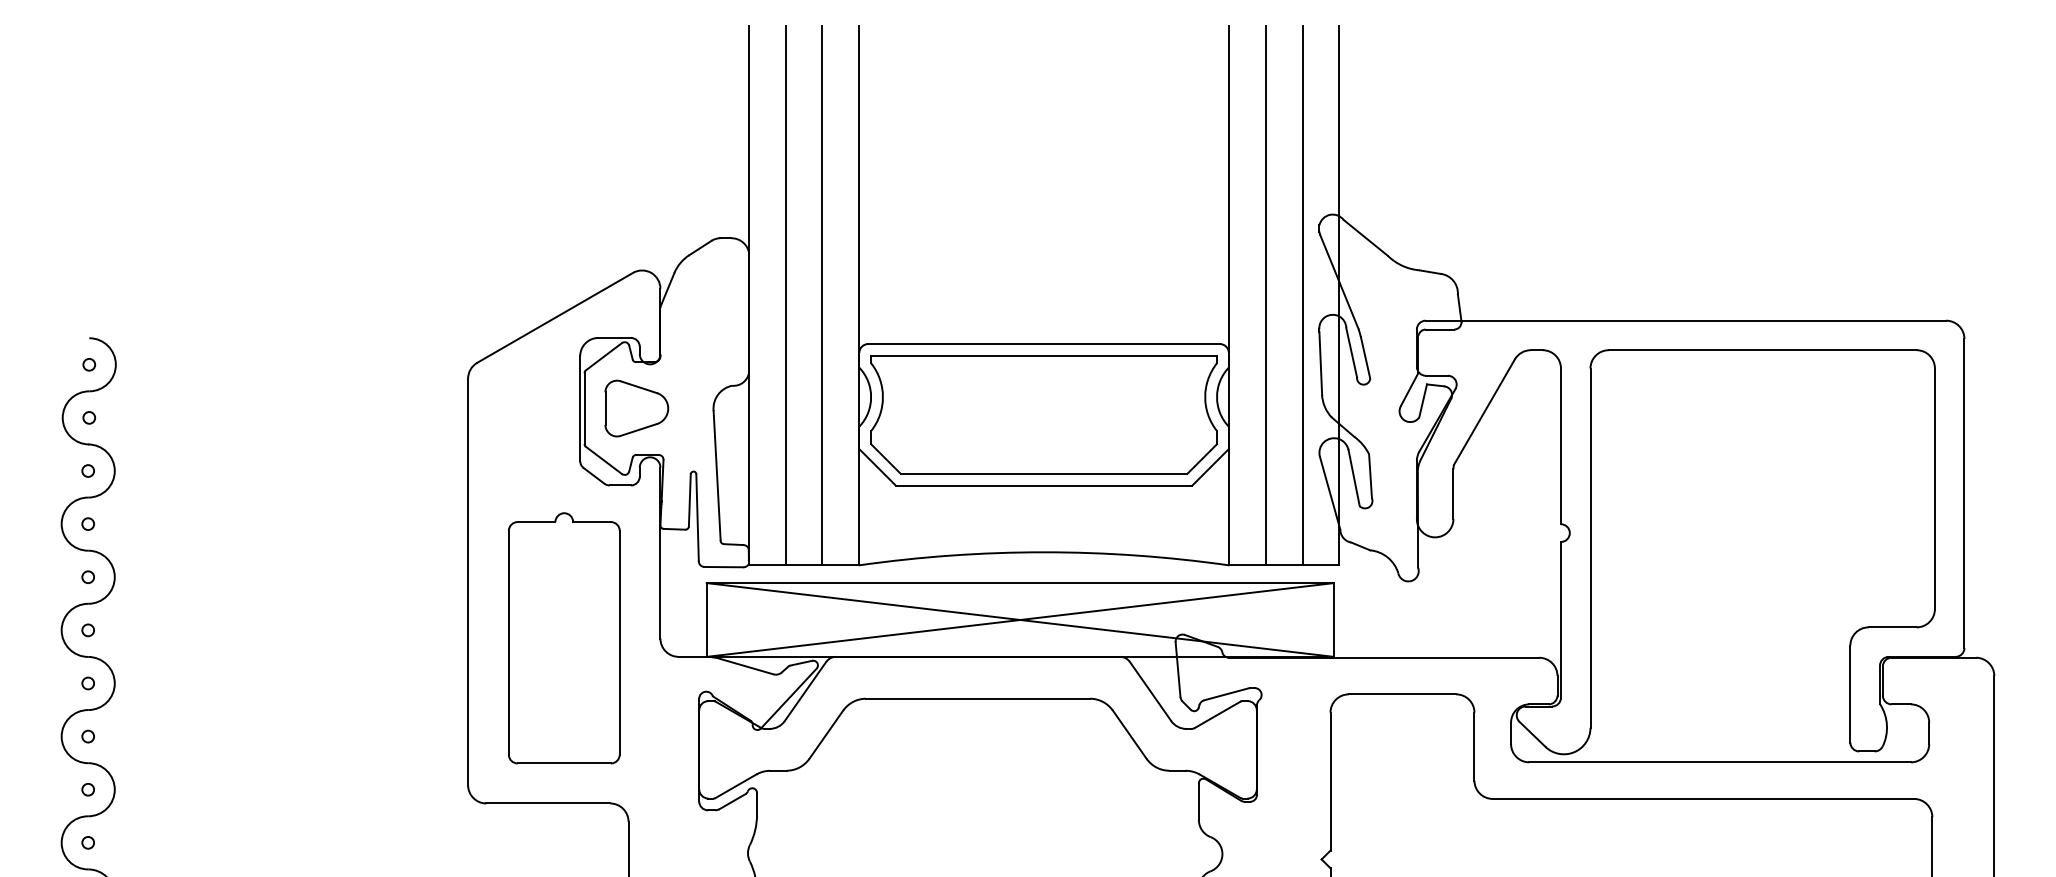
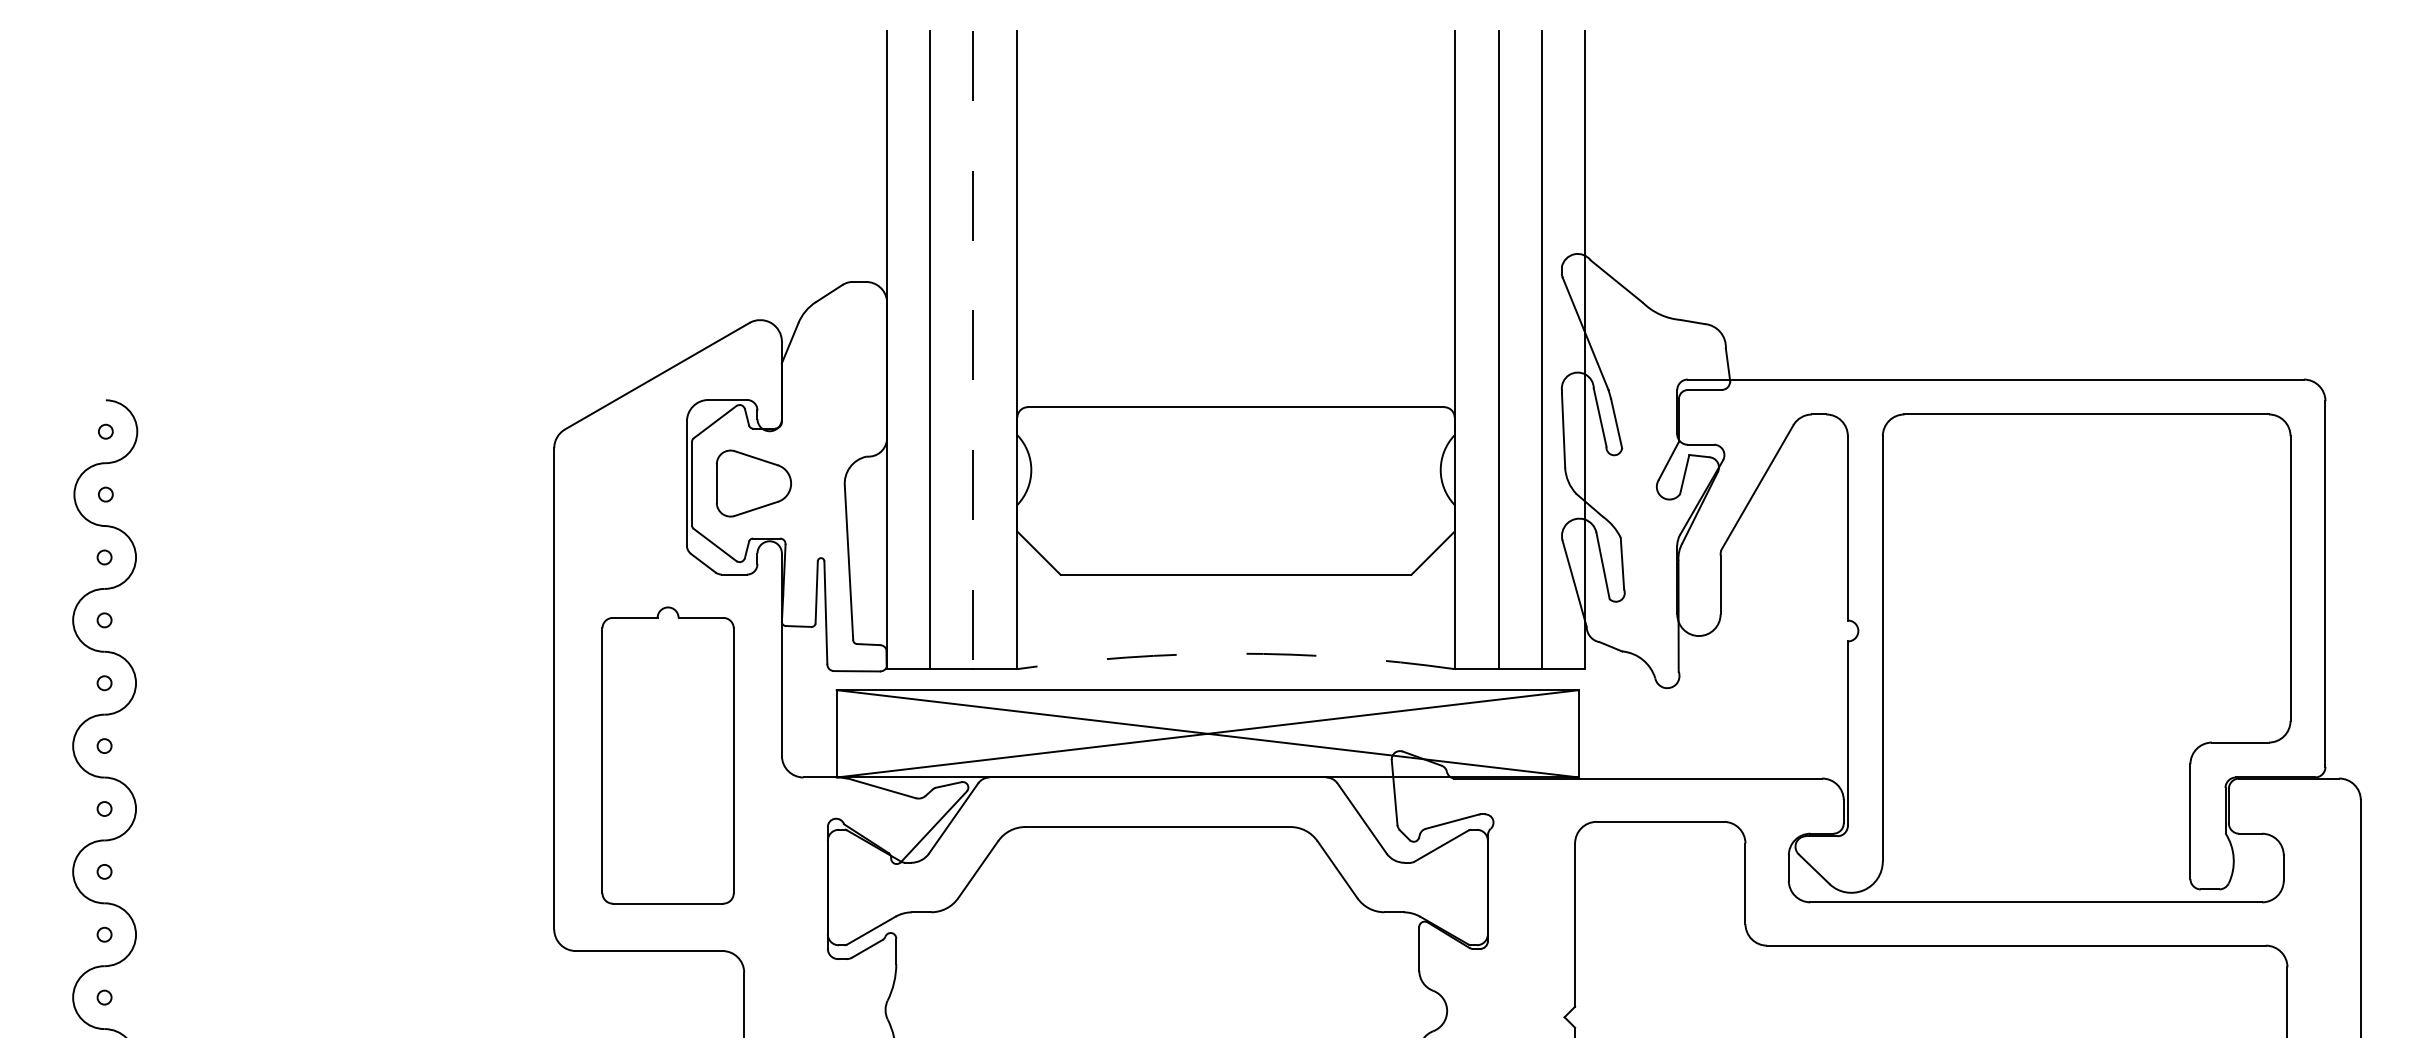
line: (822, 295) -> (973, 349), solid -> dashed
part: (1044, 414) -> (1236, 490), removed
arc: (1044, 552) -> (1236, 653), solid -> dashed

